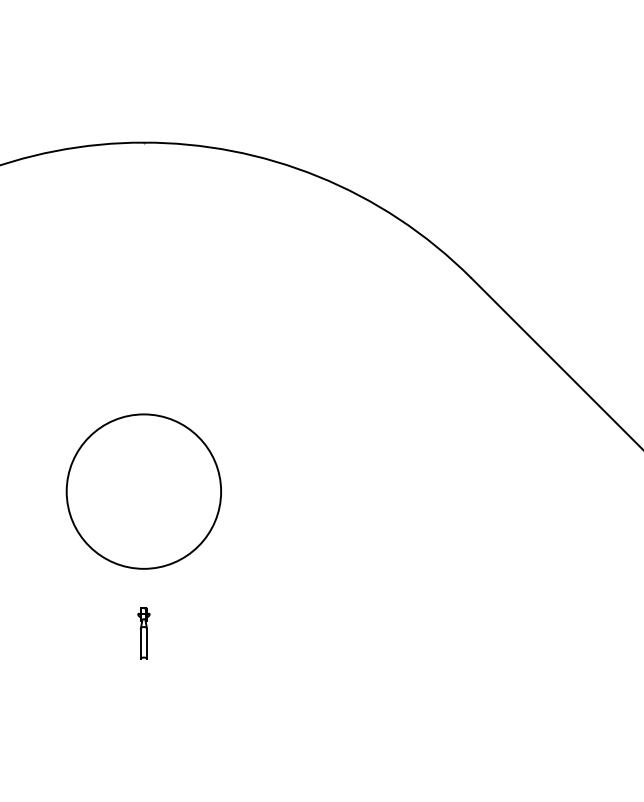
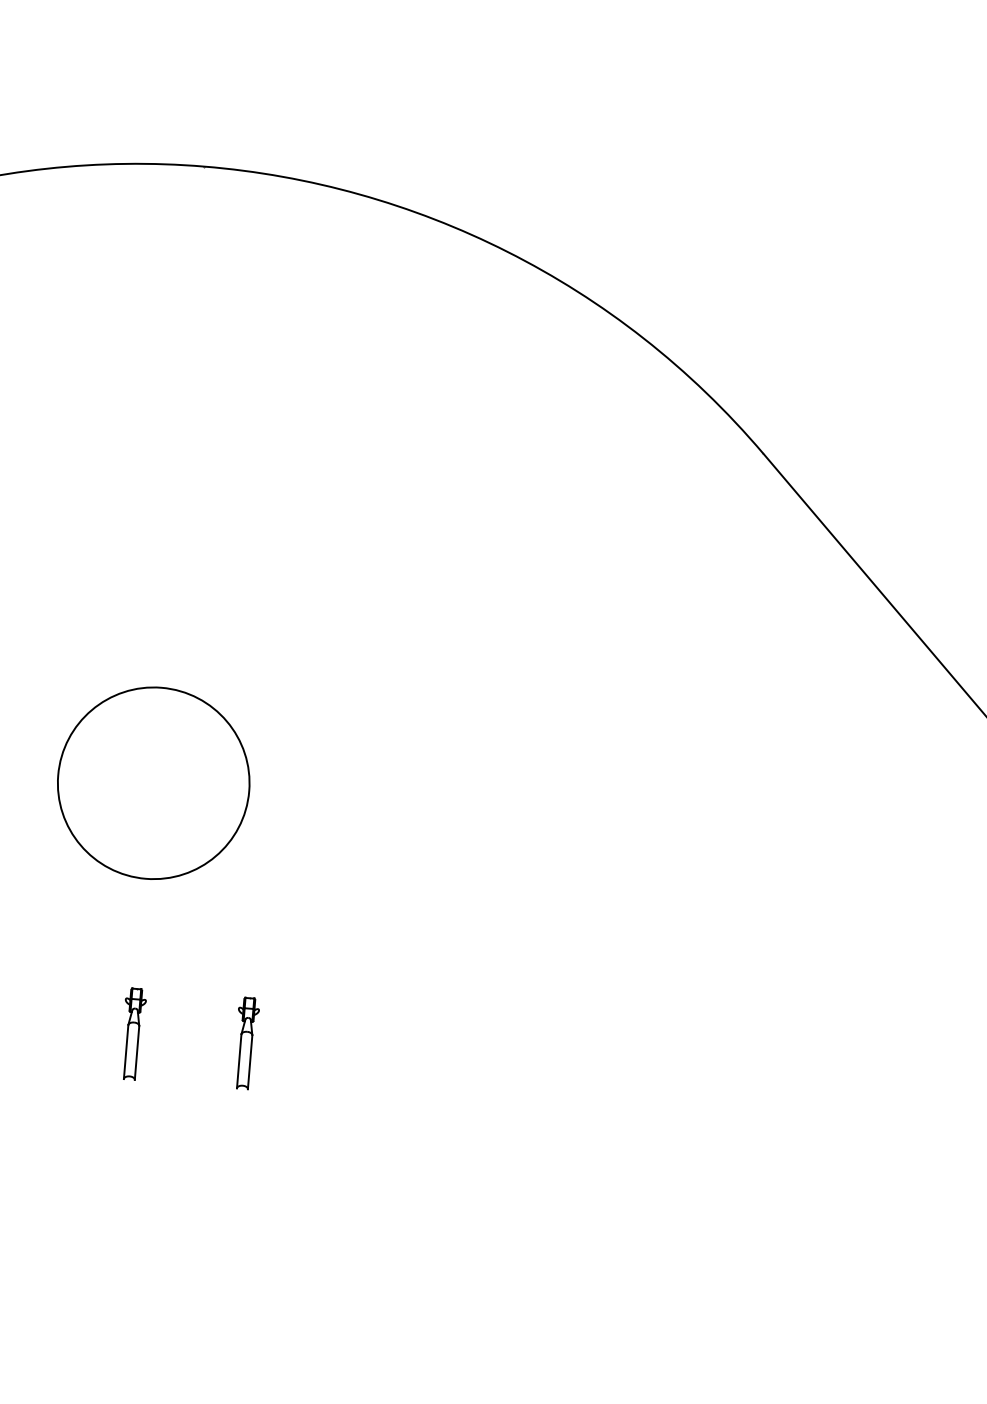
circle: (143, 491) -> (152, 782), size x0.7
part: (207, 633) -> (245, 1043), added

